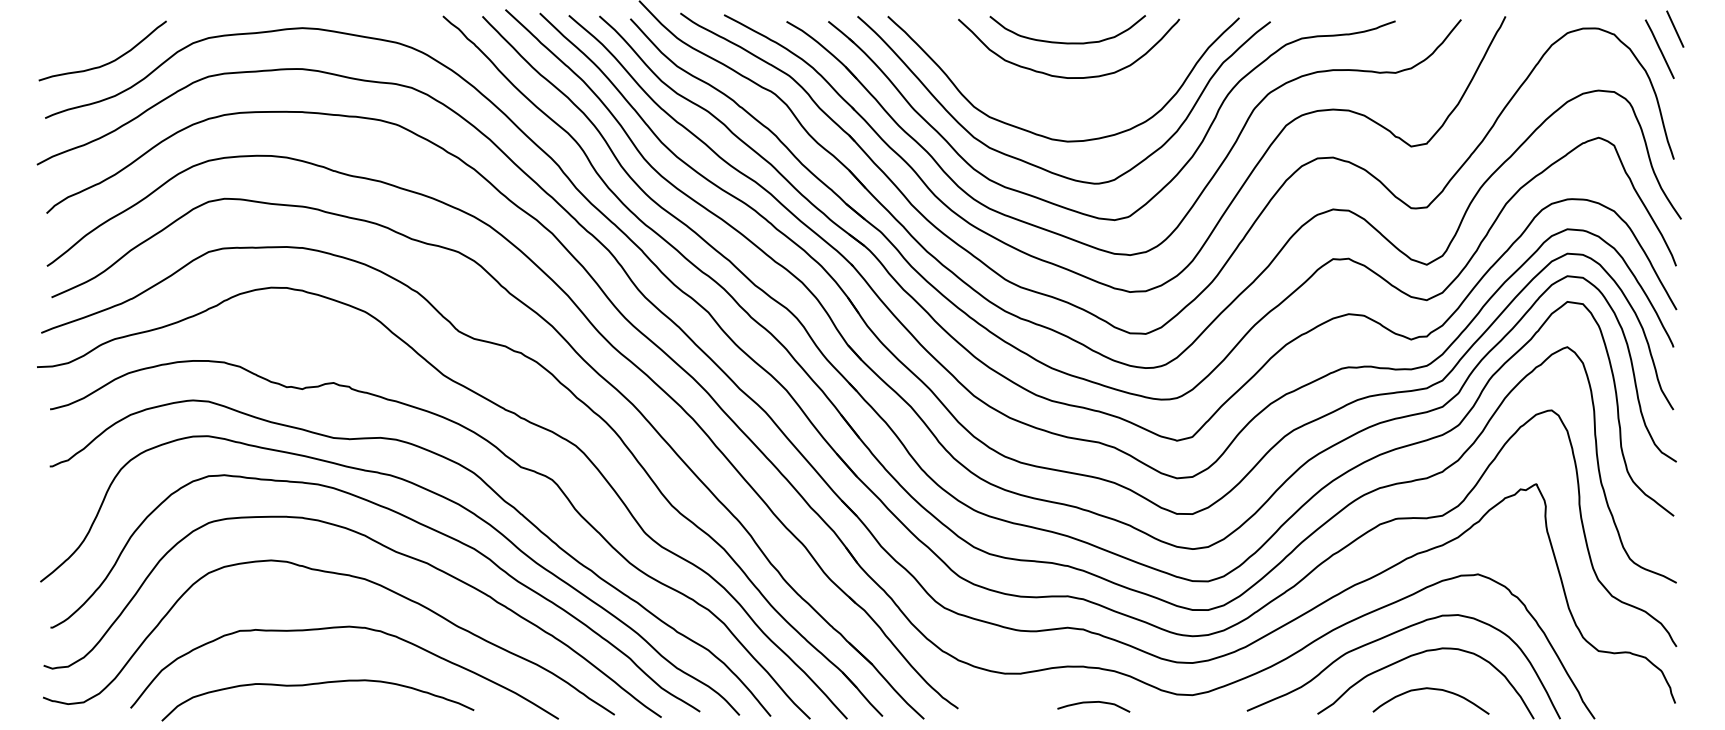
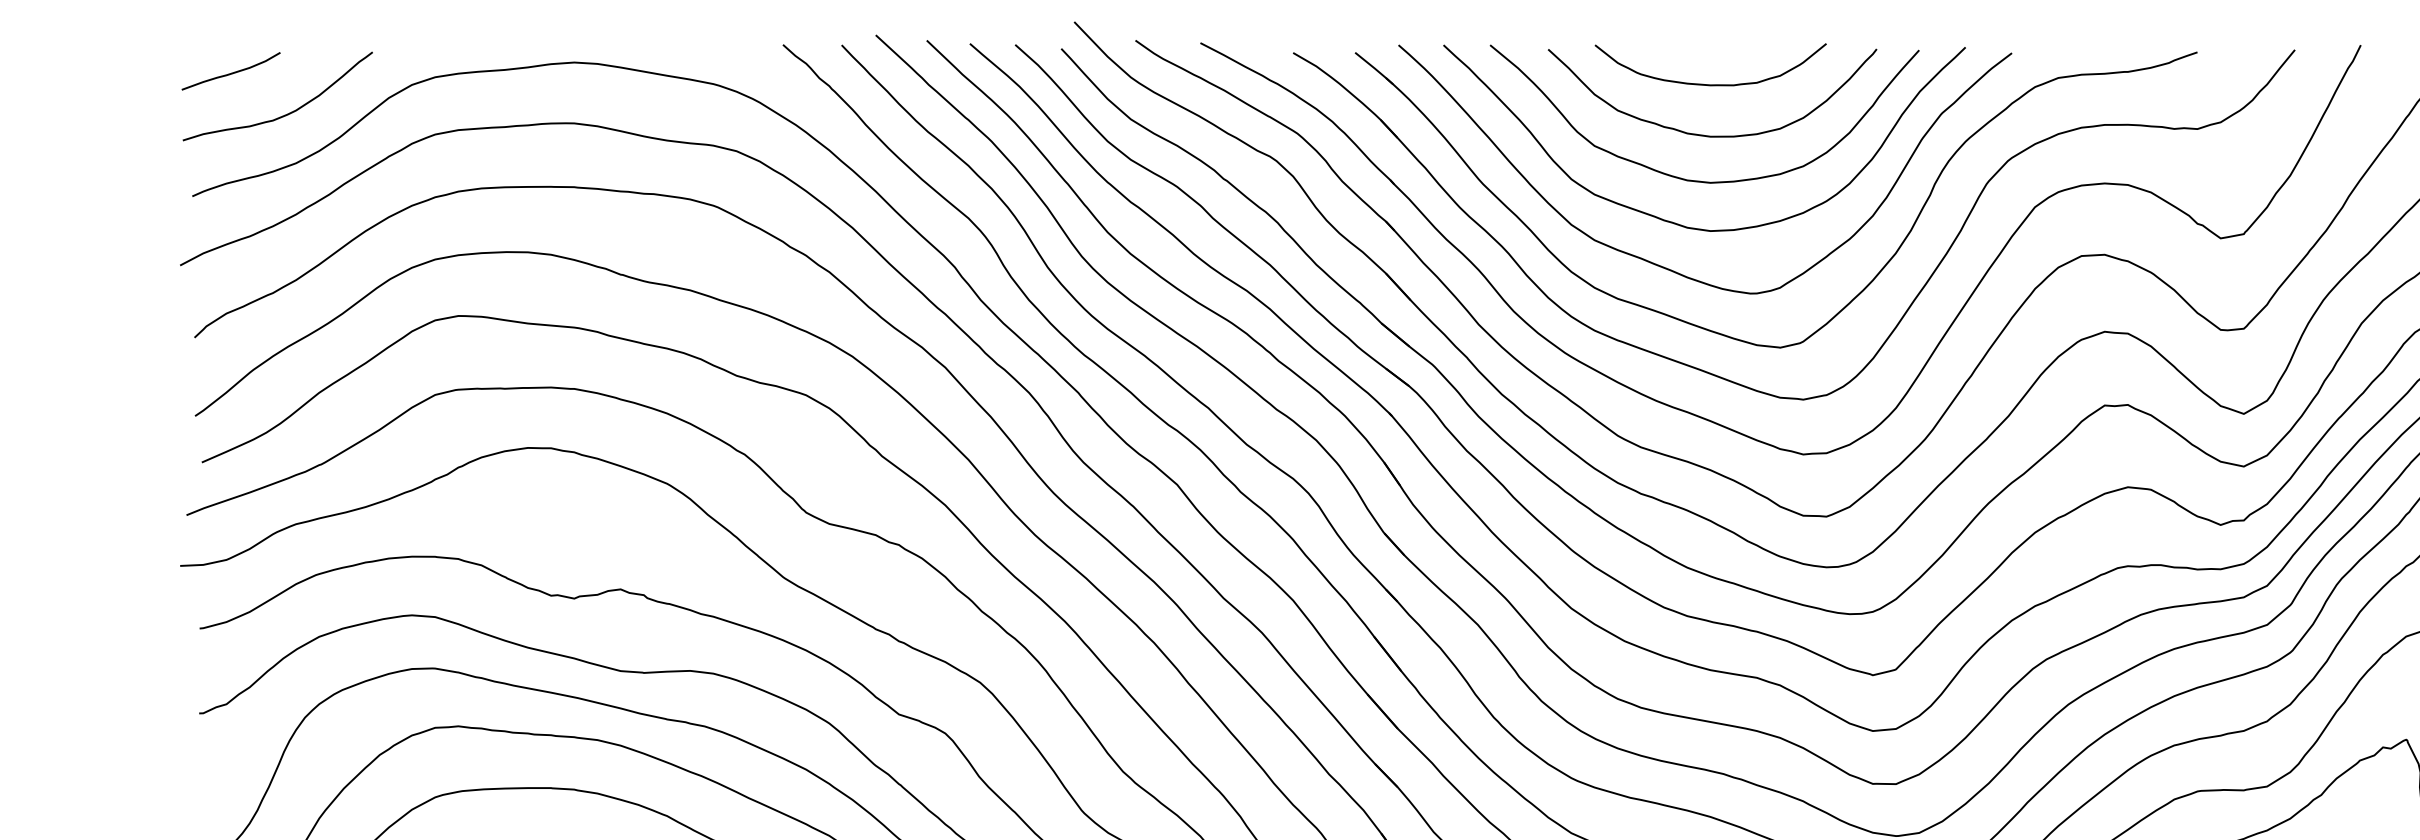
curve: (71, 34) -> (231, 72), added
curve: (1054, 106) -> (1691, 178), added

